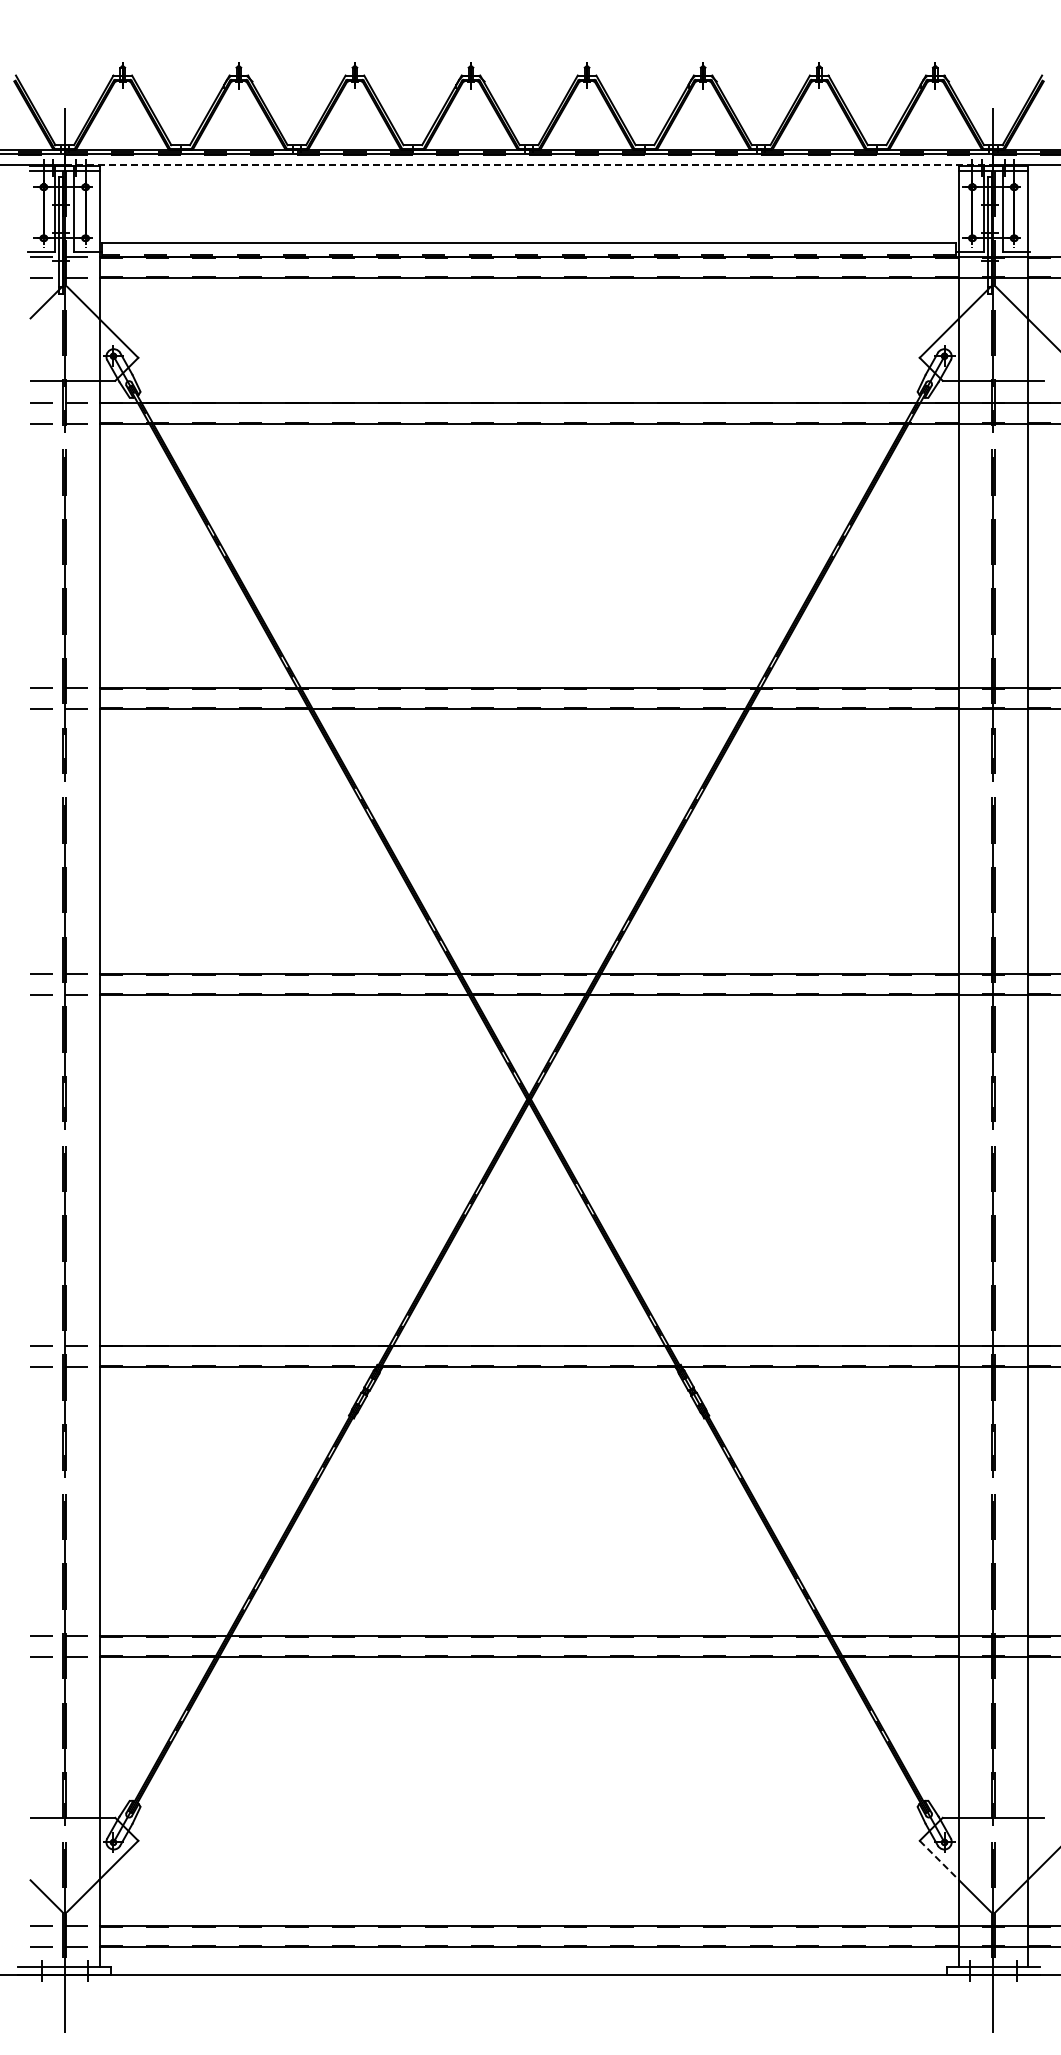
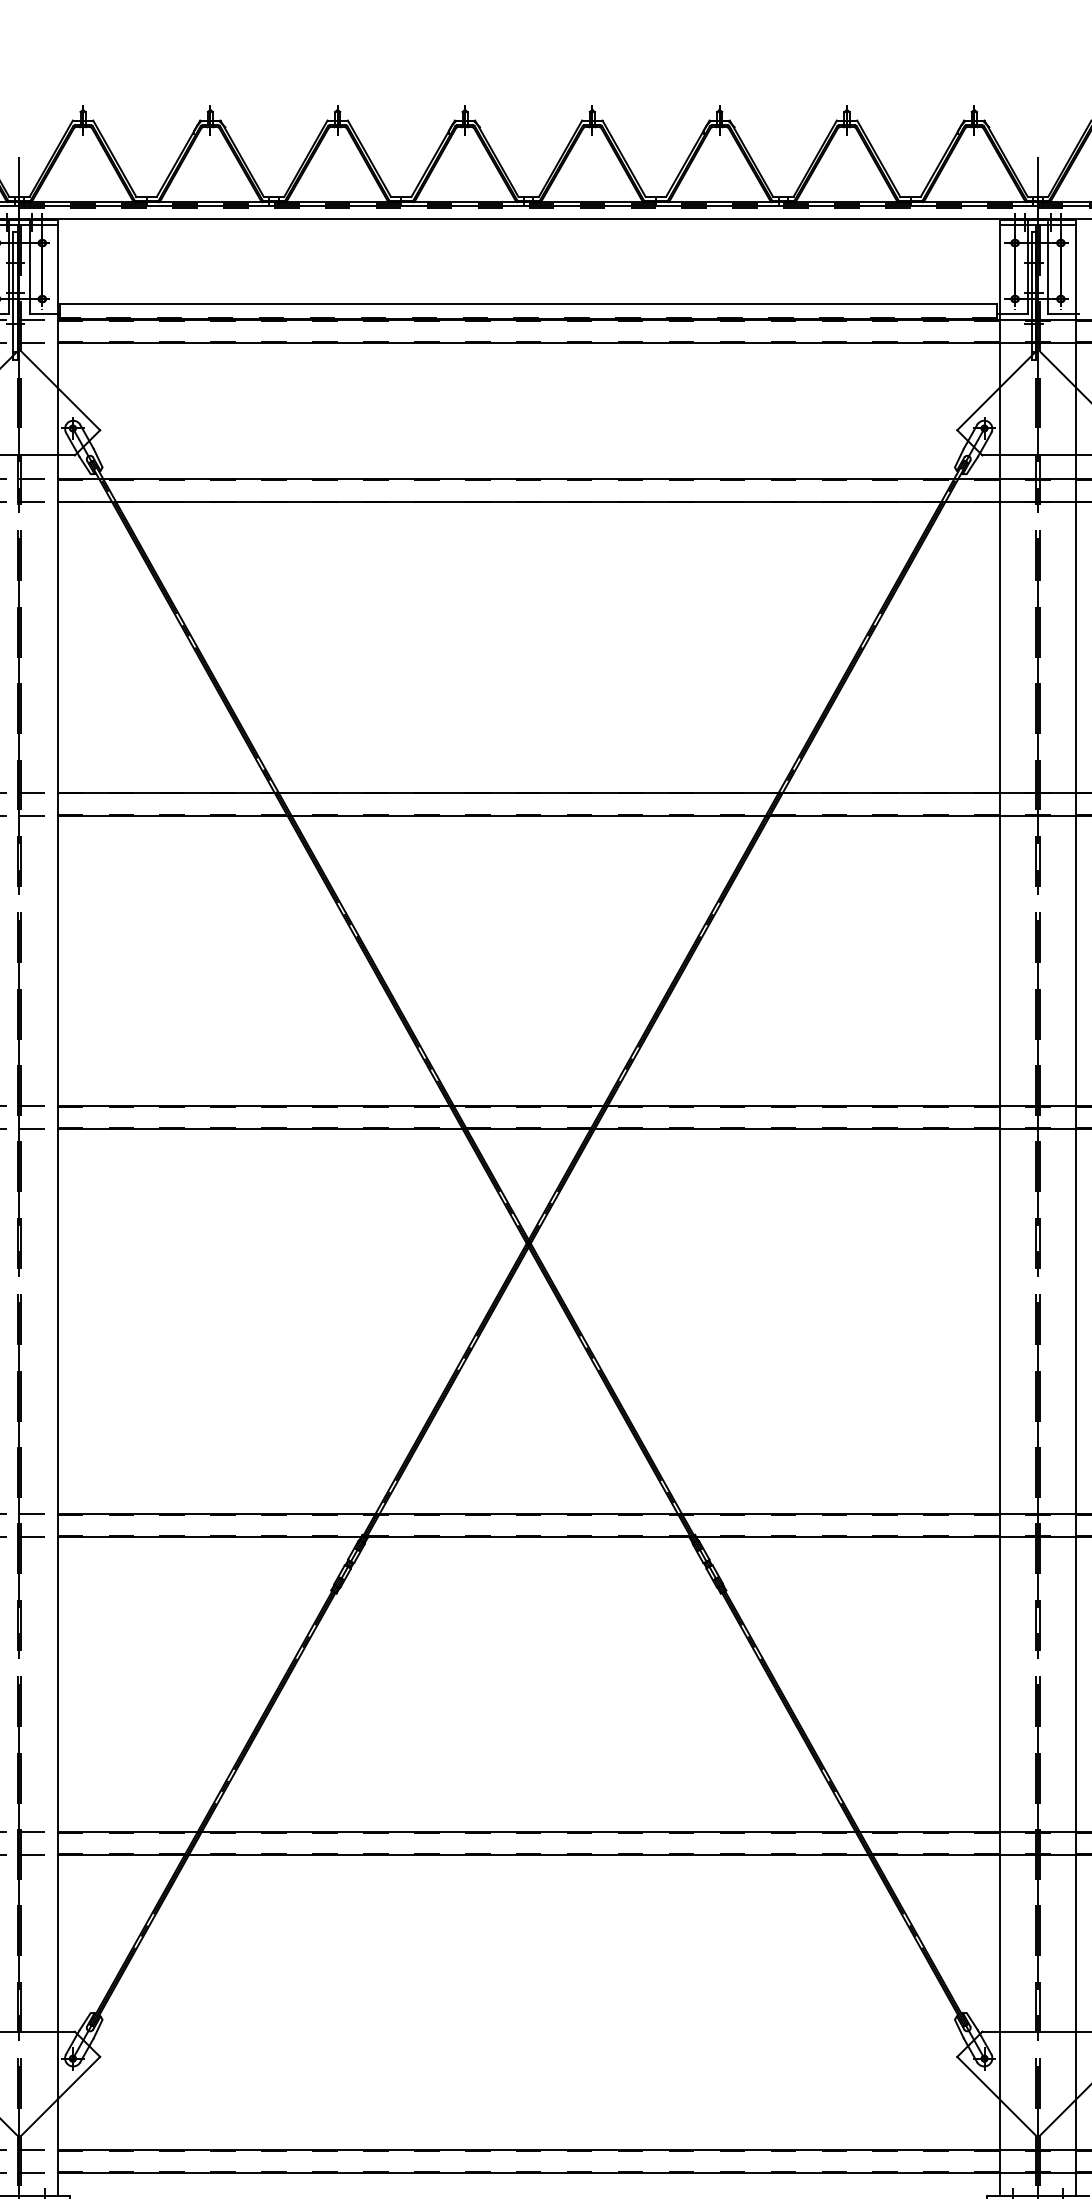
line: (529, 165) -> (529, 219), dashed -> solid
line: (939, 1860) -> (978, 2078), dashed -> solid

